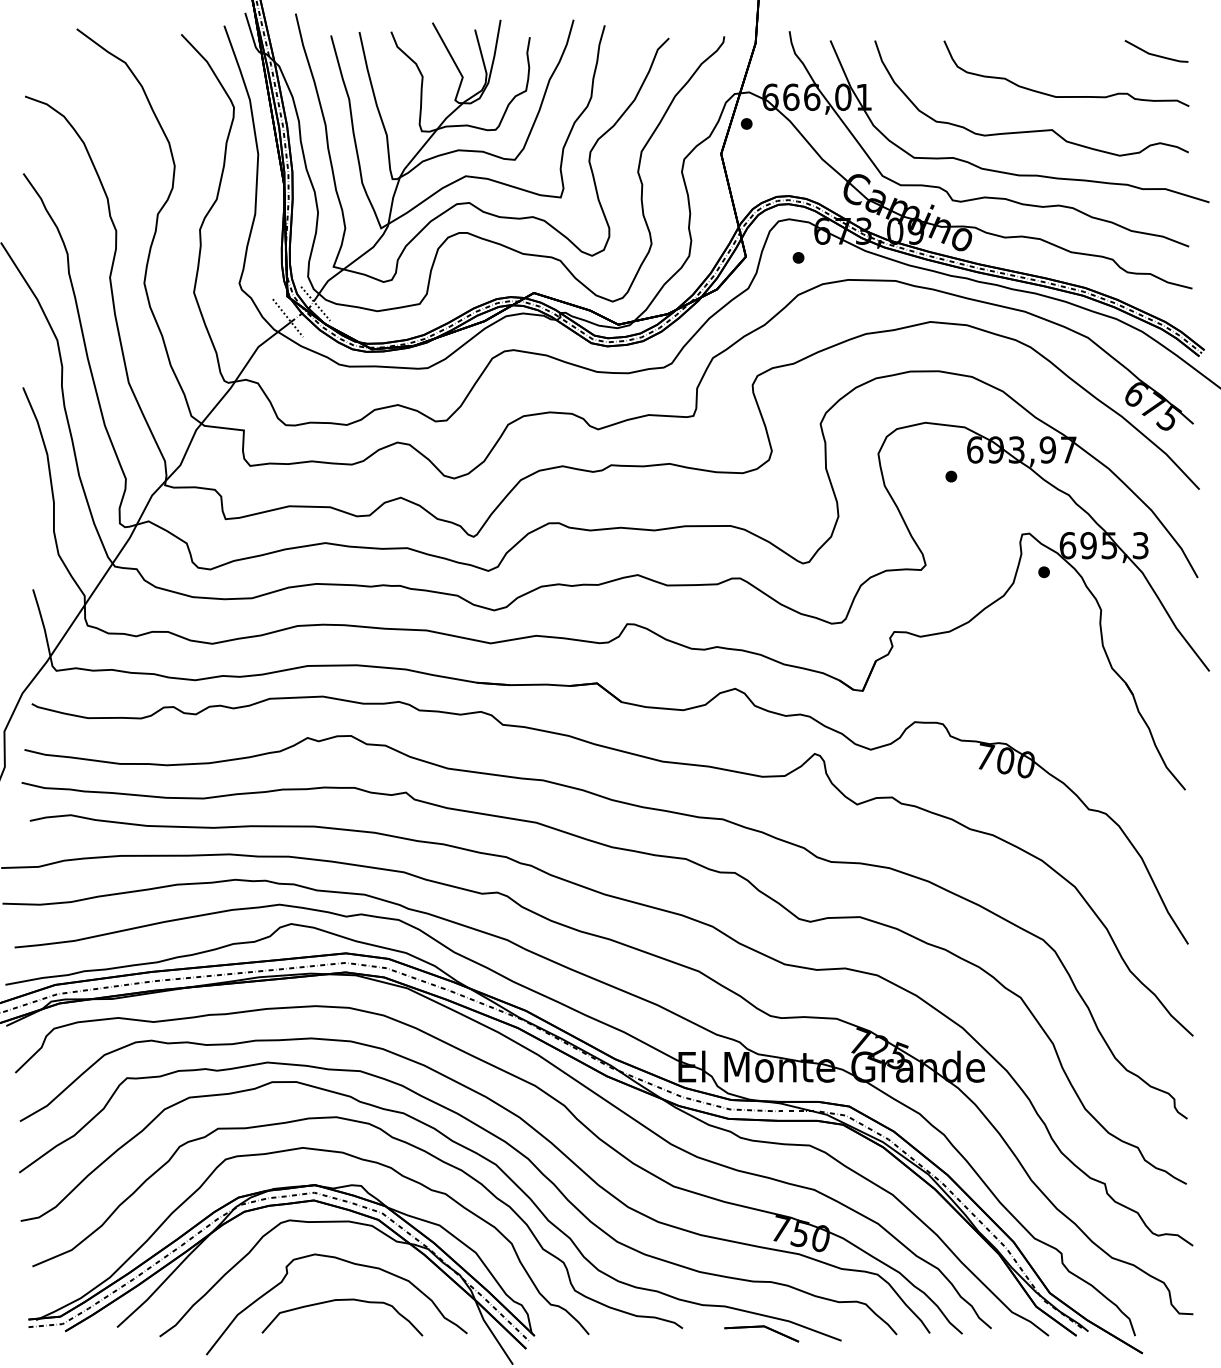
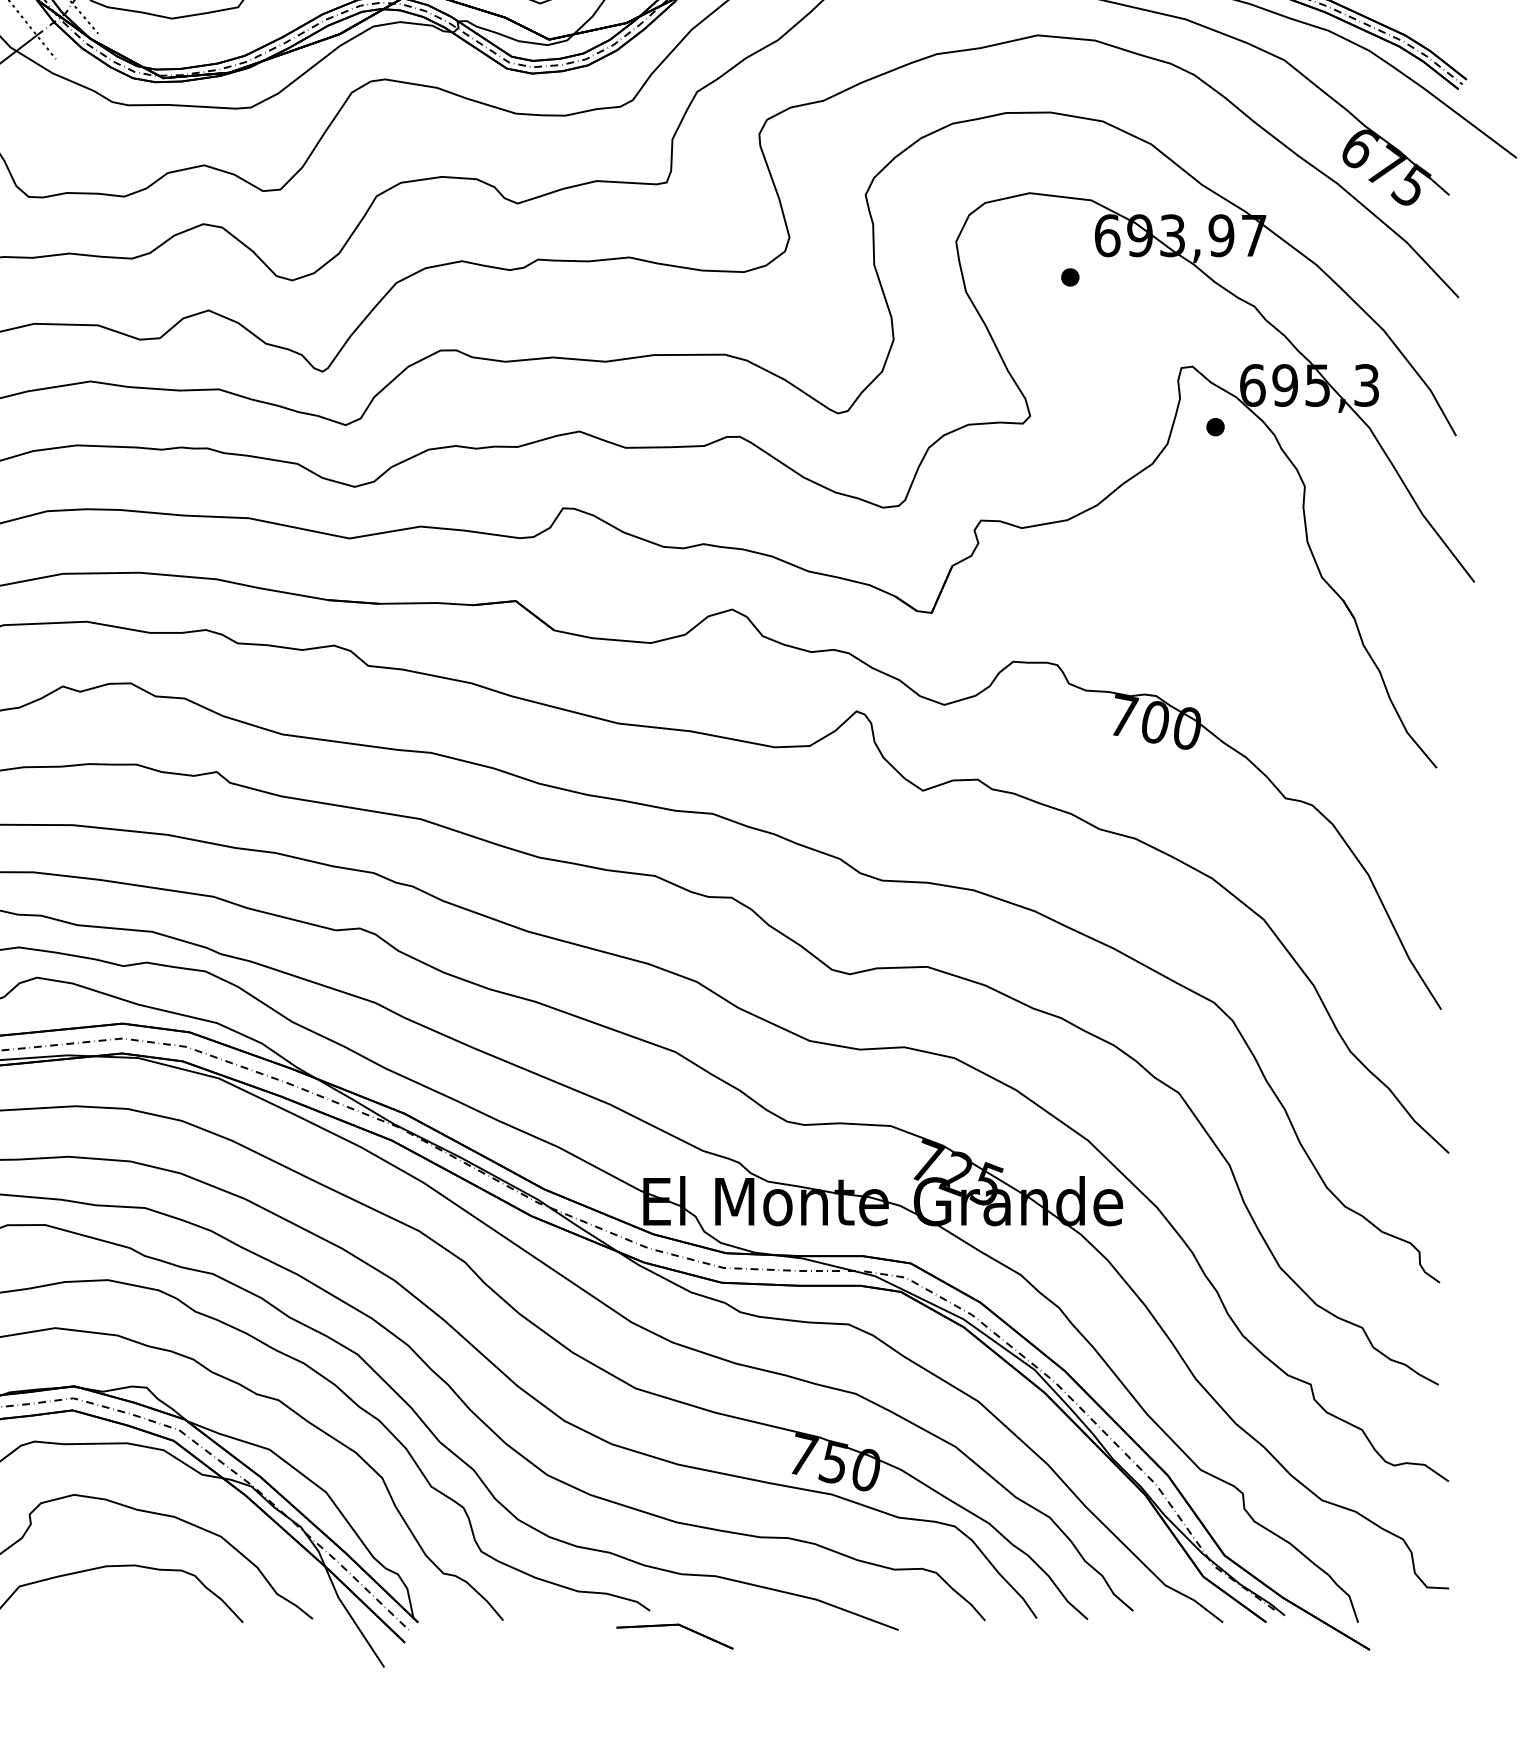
part: (761, 1333) -> (674, 1635), moved

